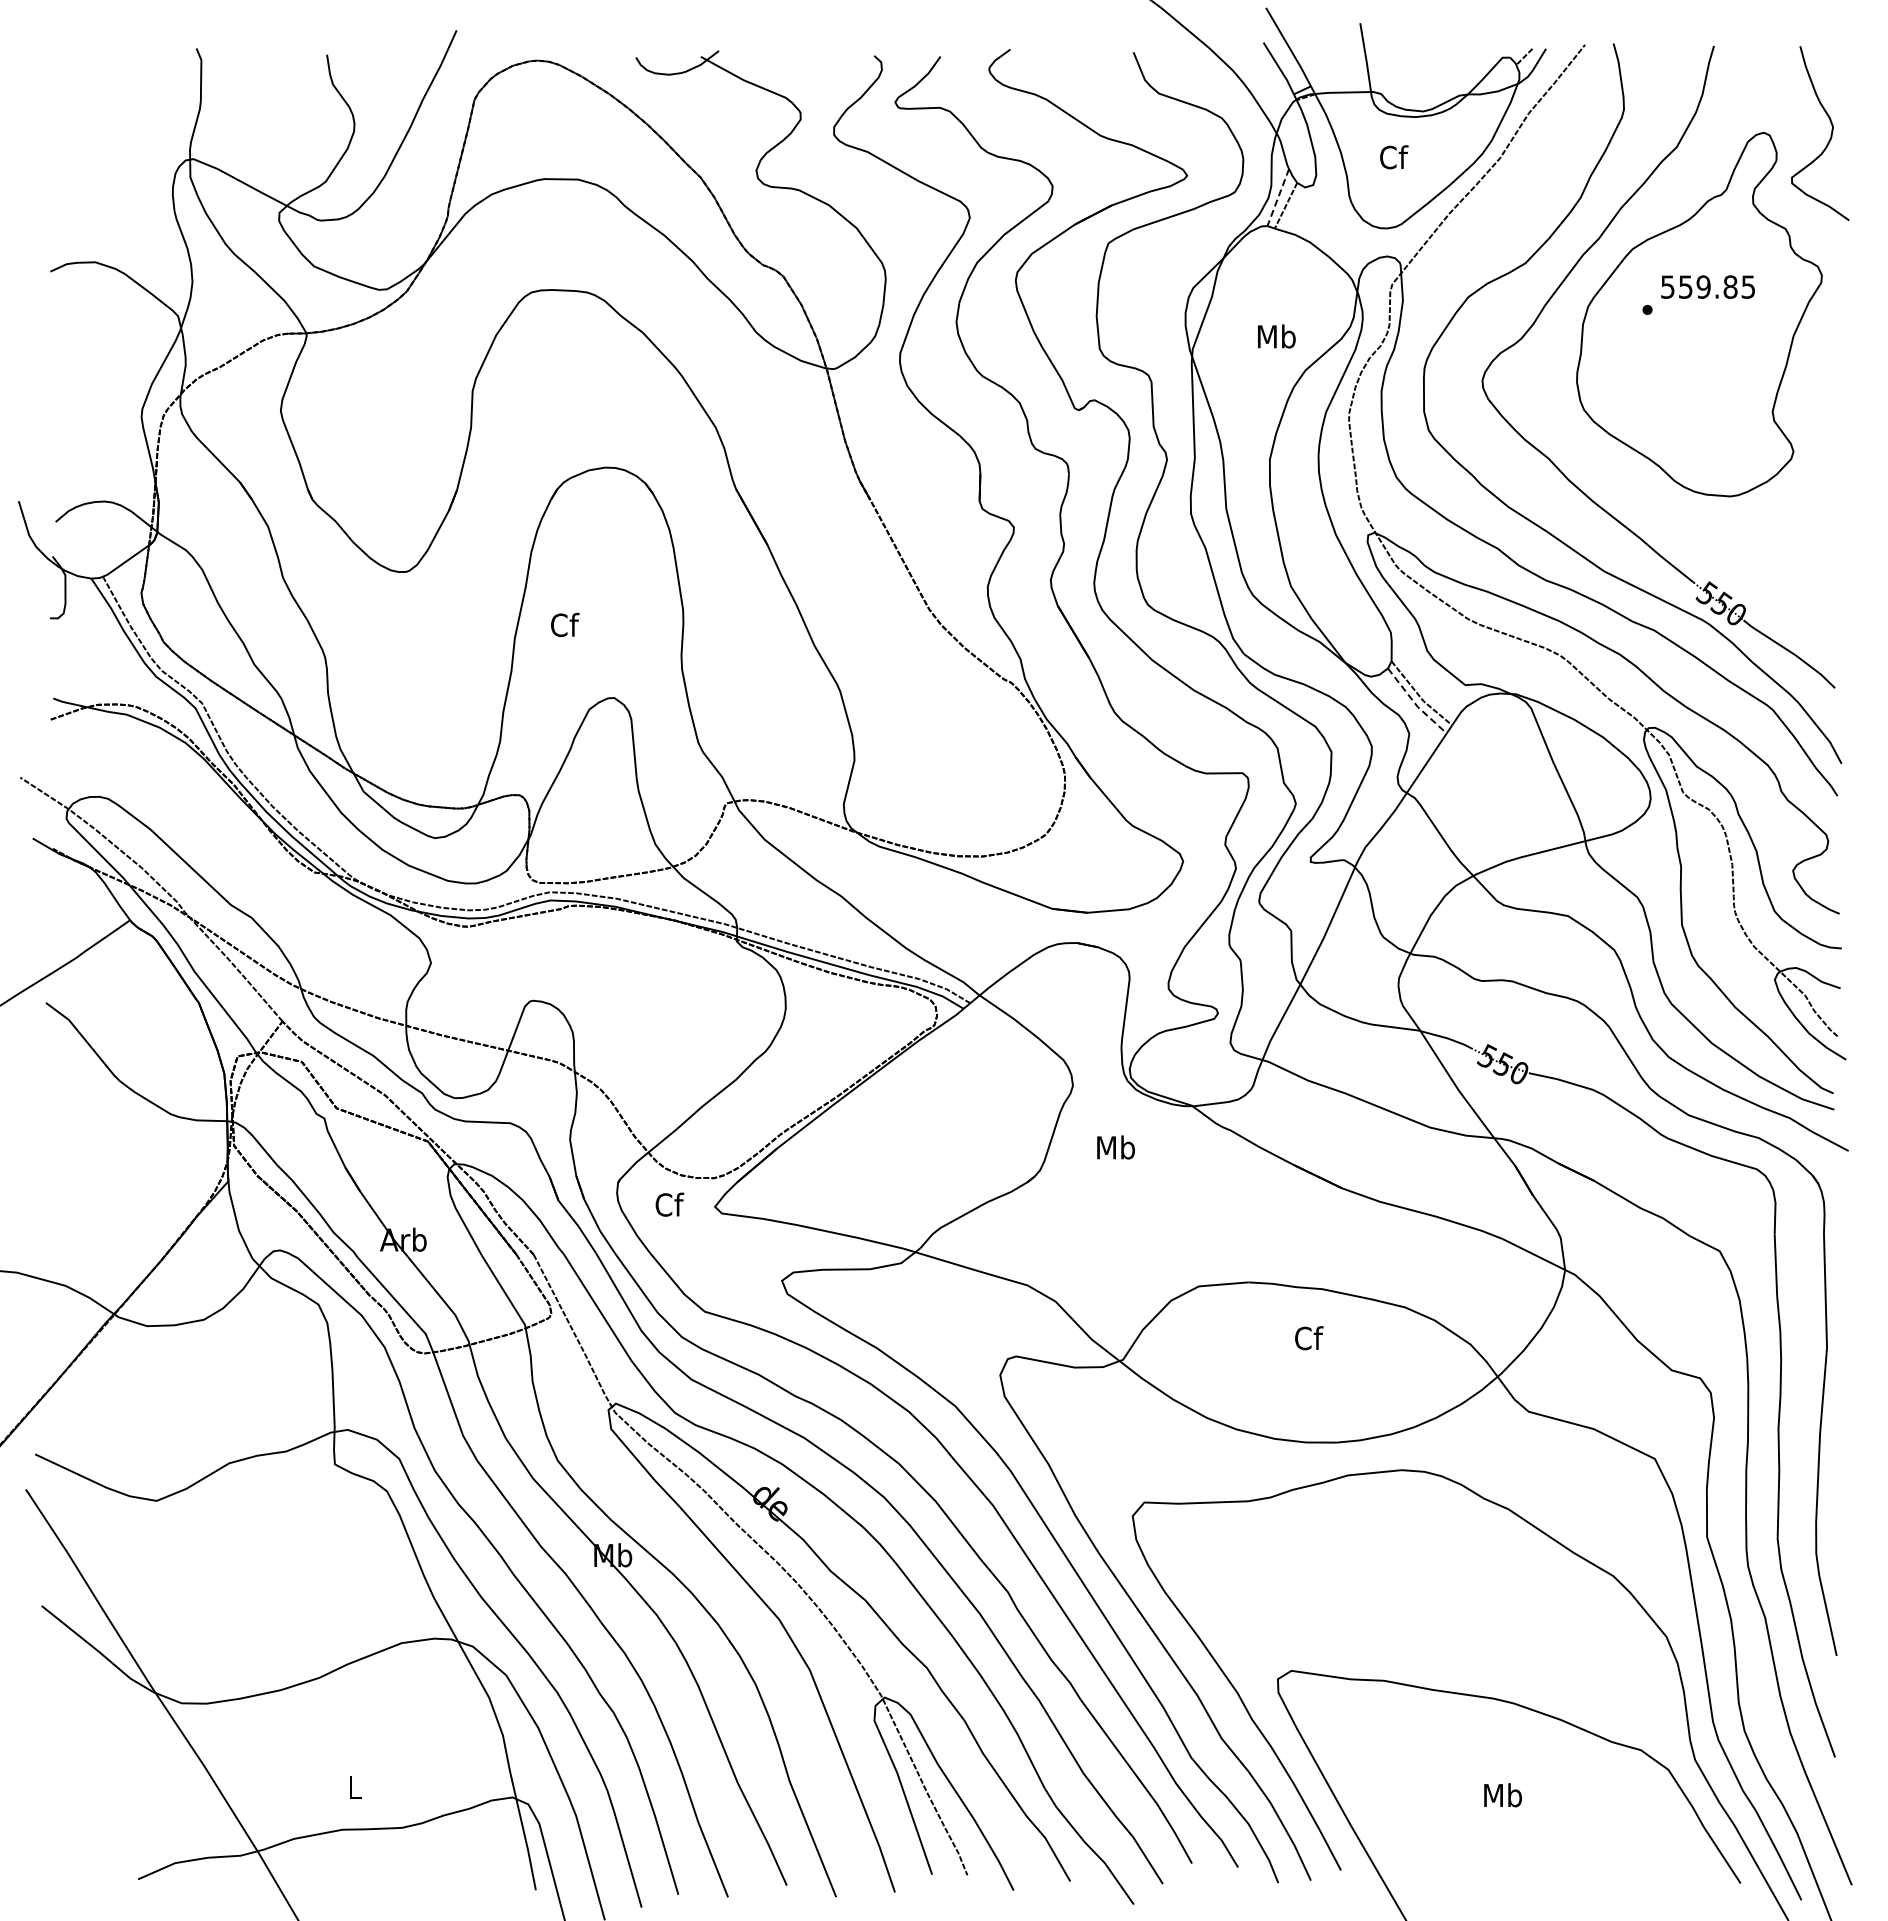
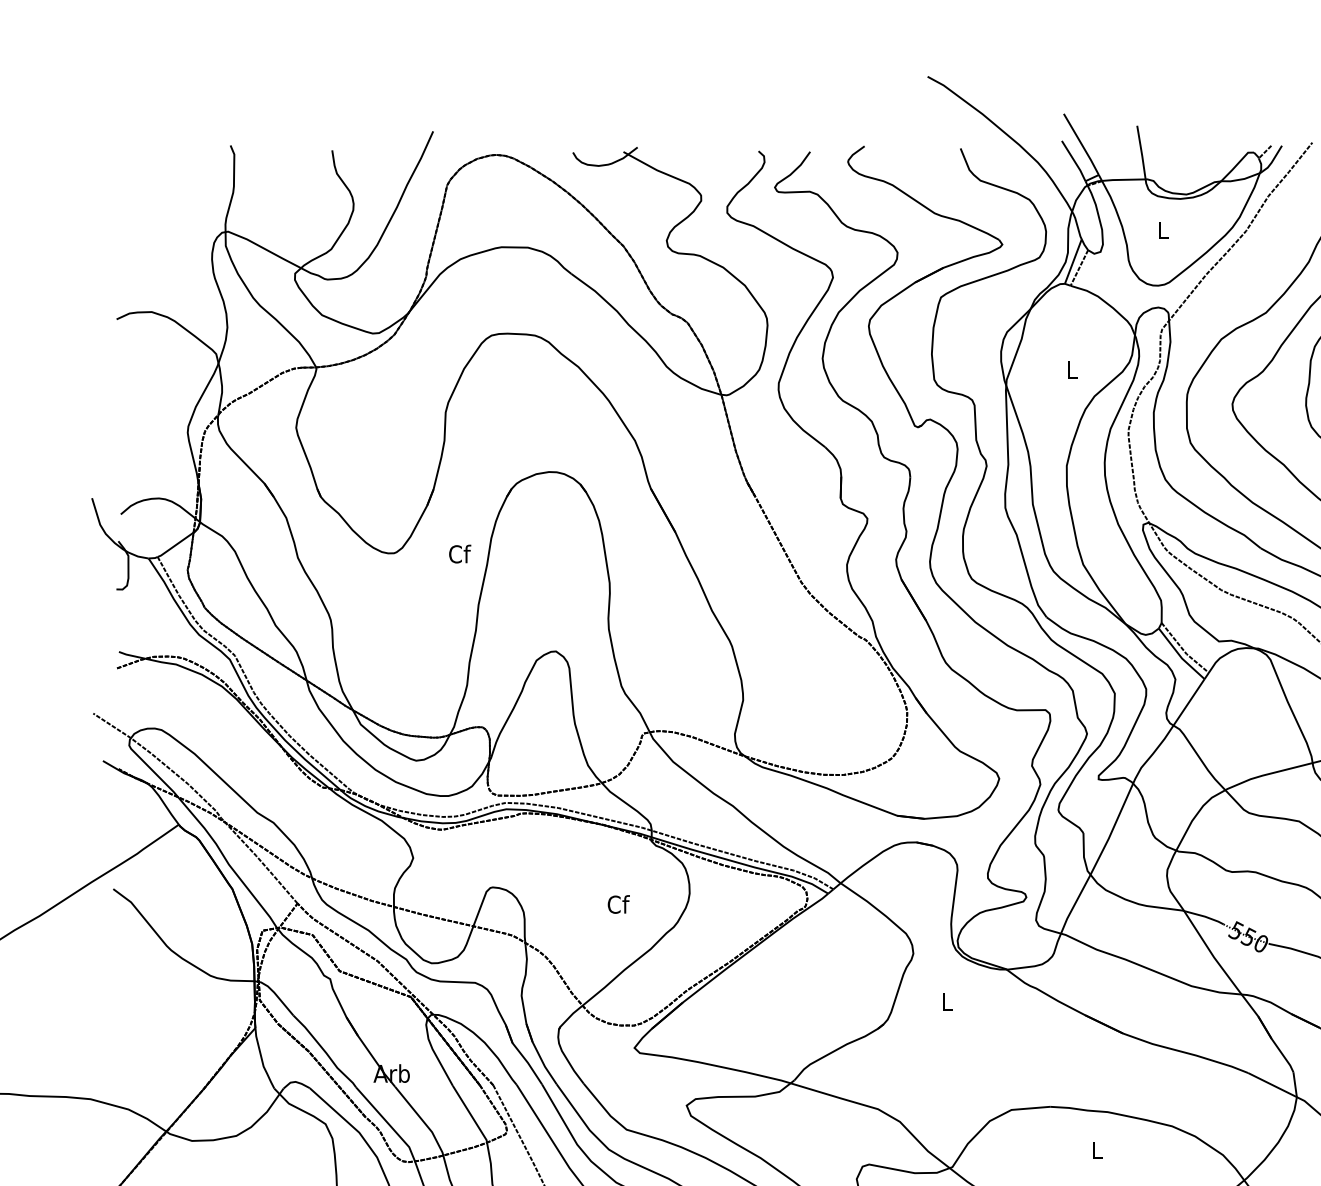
text: (1394, 157) -> (1163, 230), Cf -> L
line: (1278, 197) -> (1073, 261), dashed -> solid
text: (1276, 336) -> (1071, 369), Mb -> L
text: (565, 624) -> (460, 553), moved
line: (1415, 703) -> (1180, 655), dashed -> solid
text: (1115, 1147) -> (946, 1001), Mb -> L
text: (669, 1204) -> (618, 904), moved
text: (1309, 1338) -> (1097, 1150), Cf -> L

